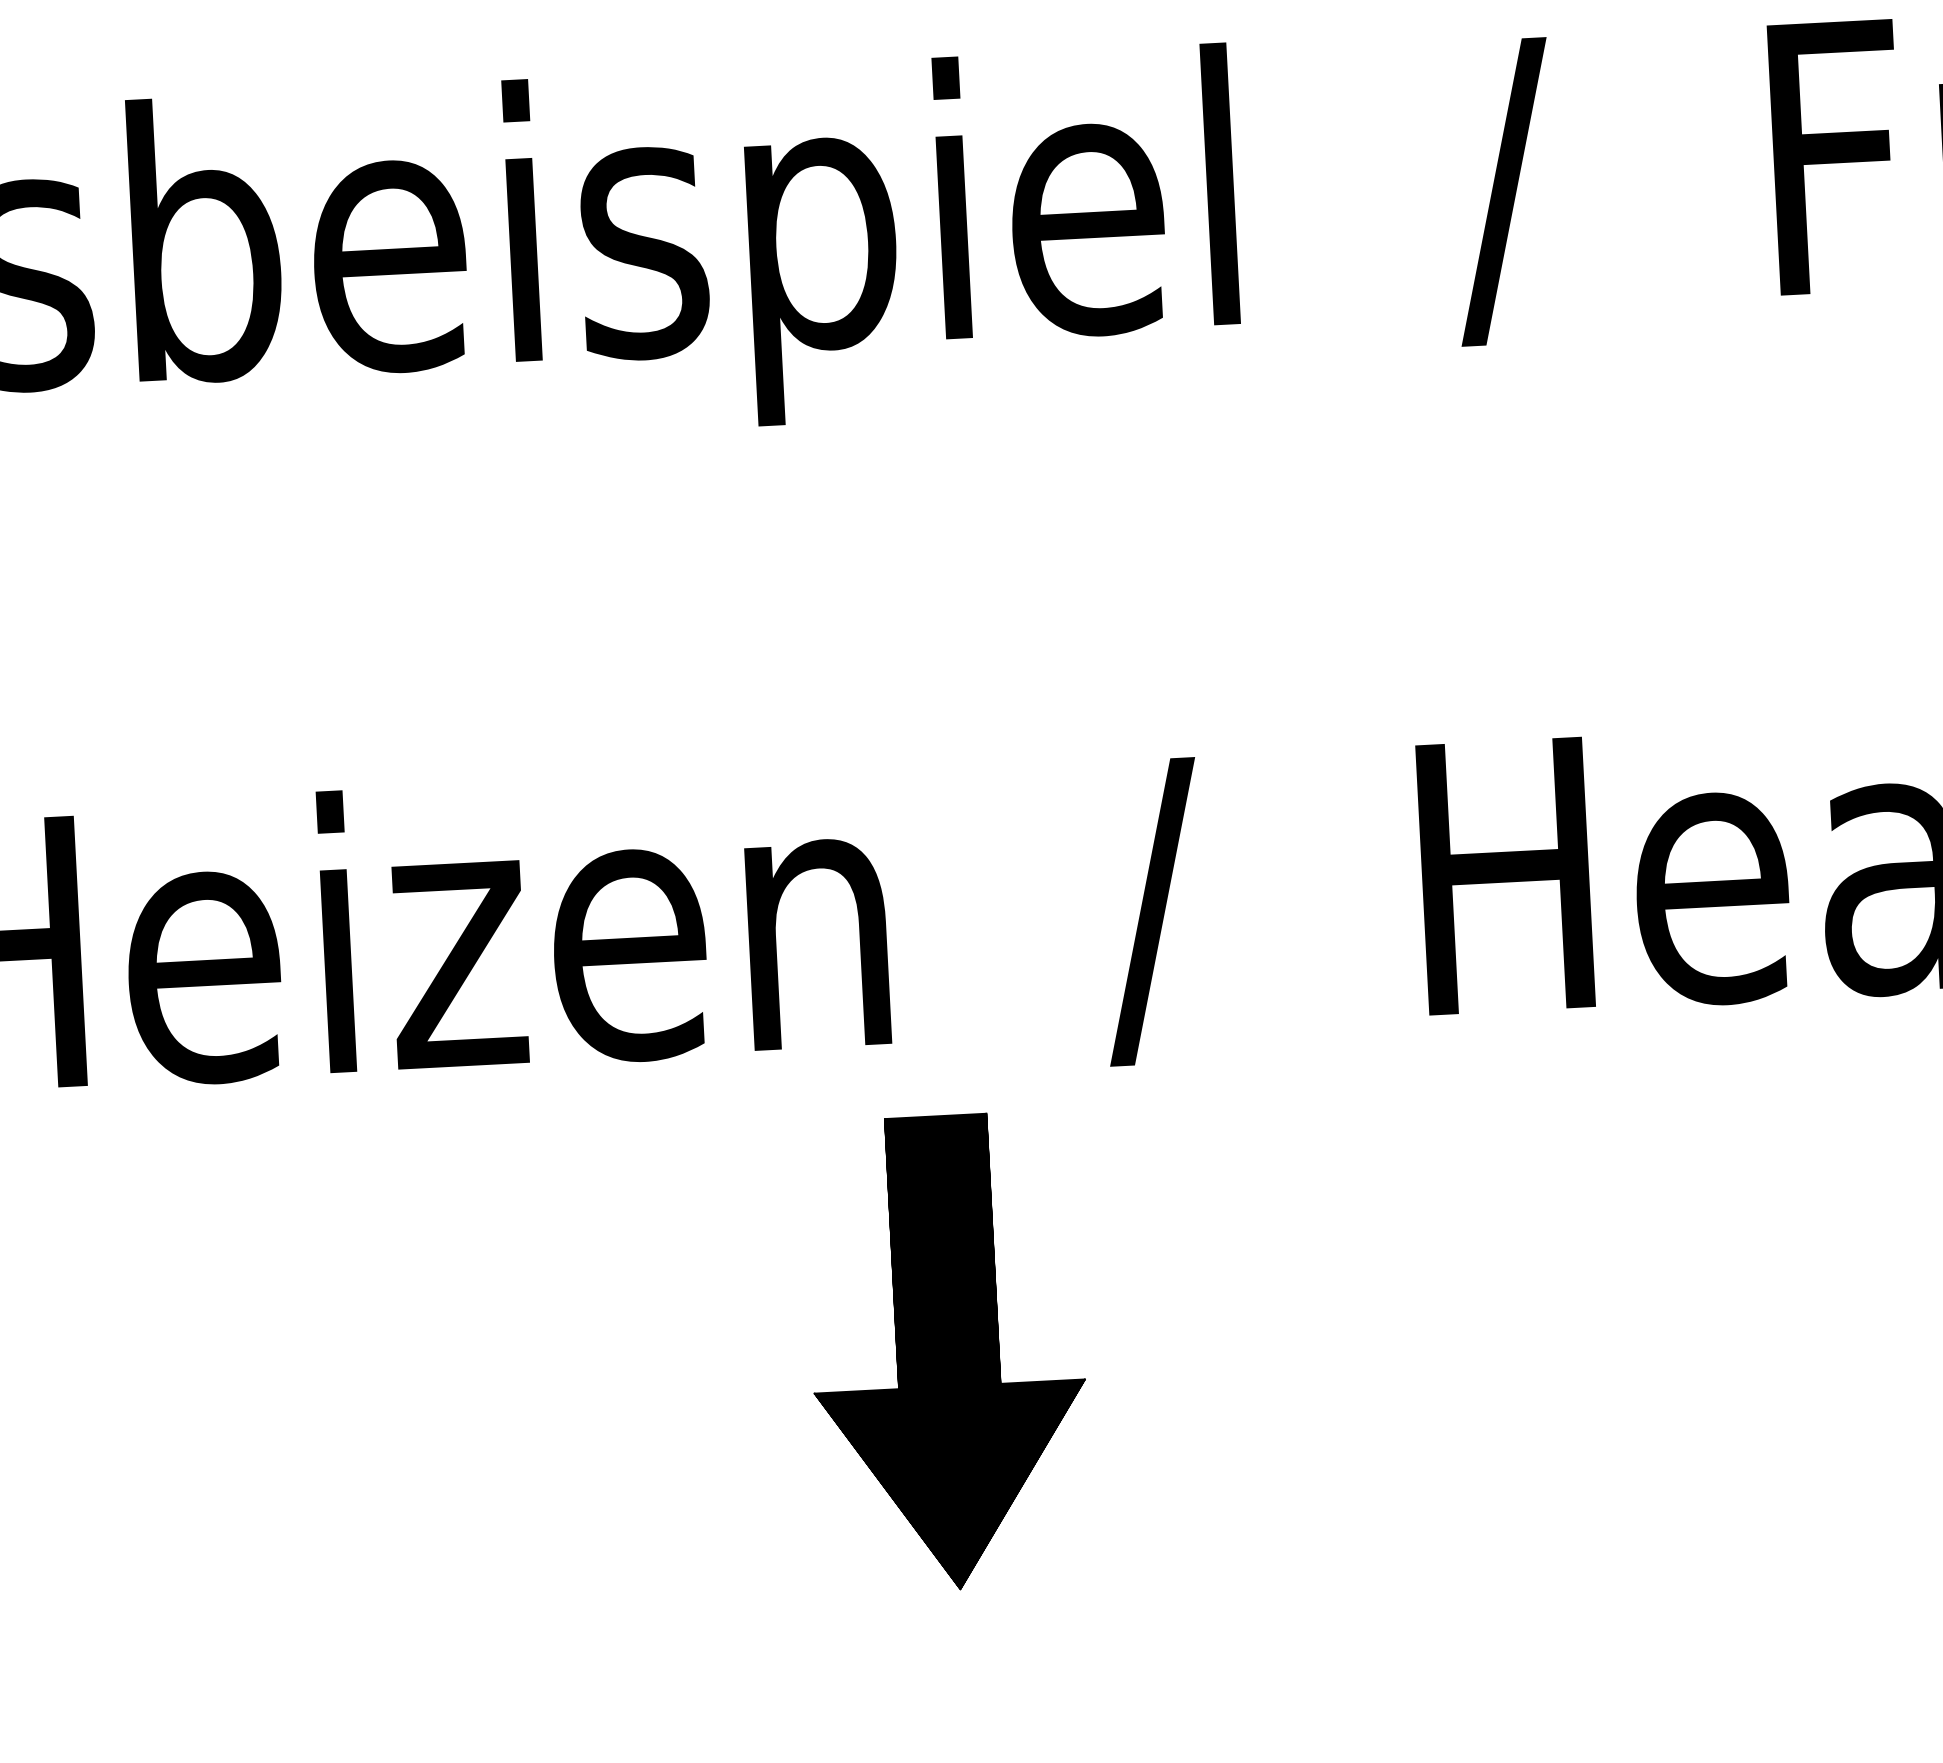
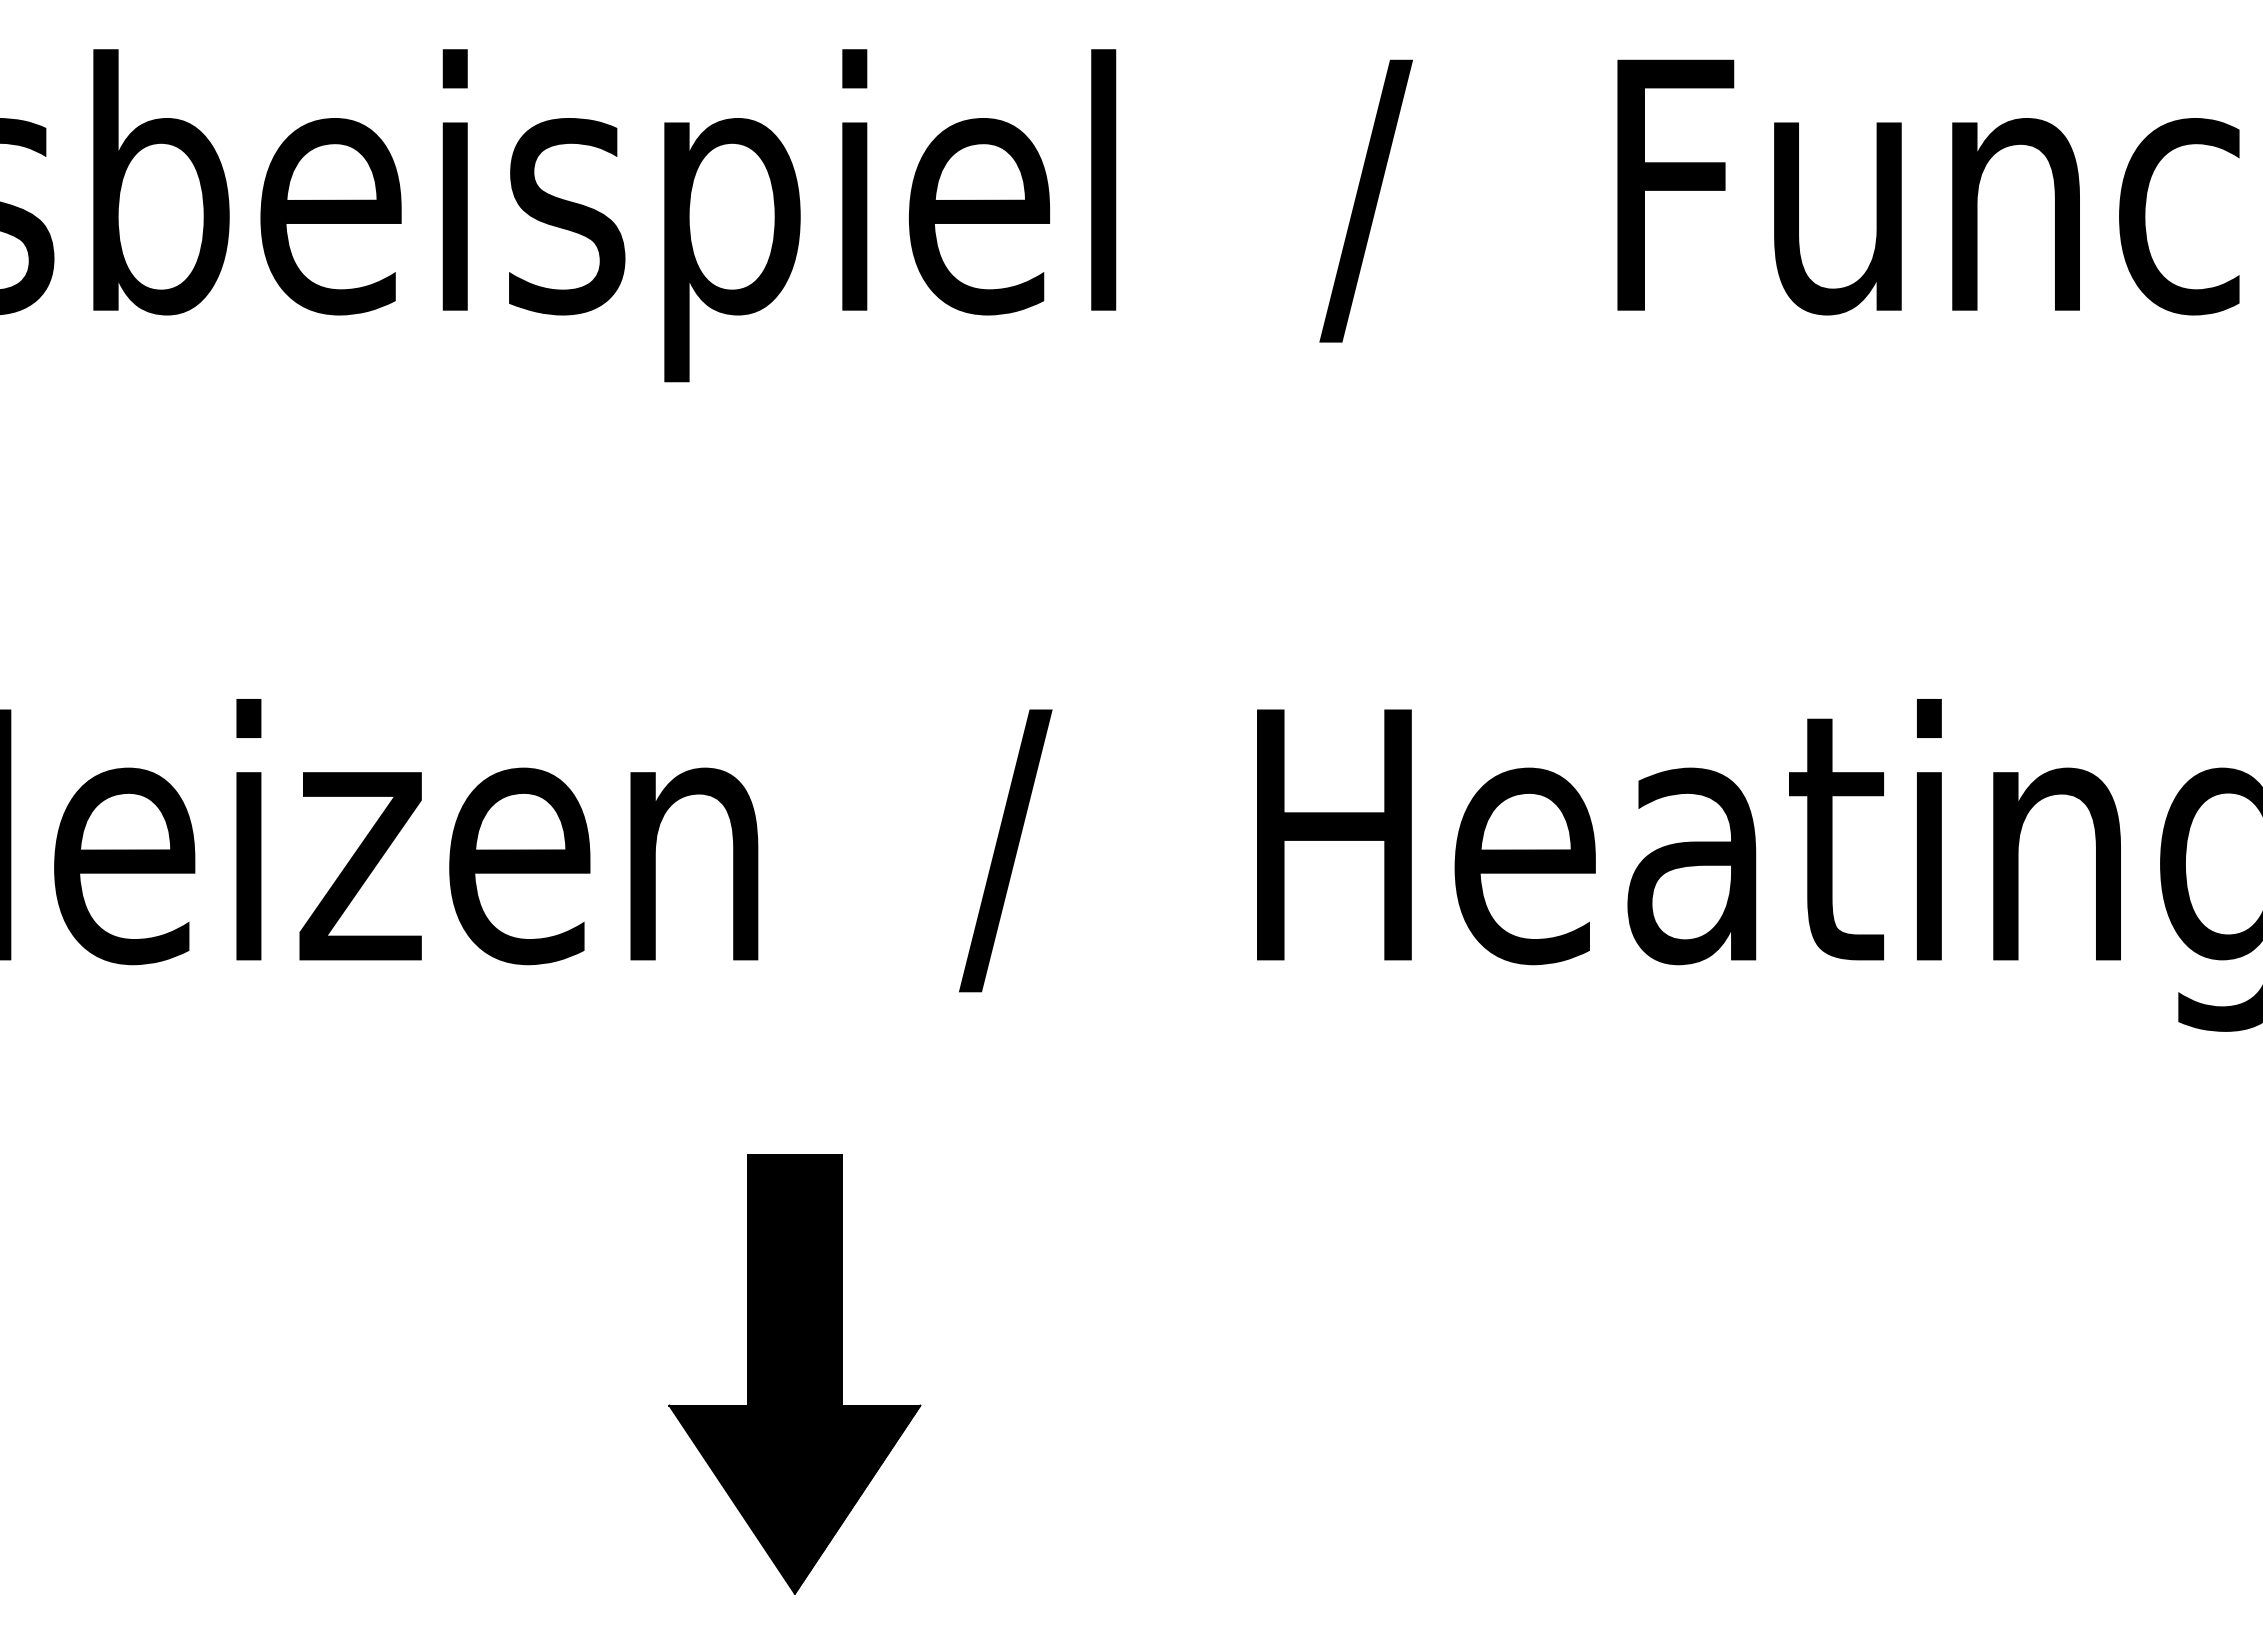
part: (947, 1353) -> (794, 1374), moved

